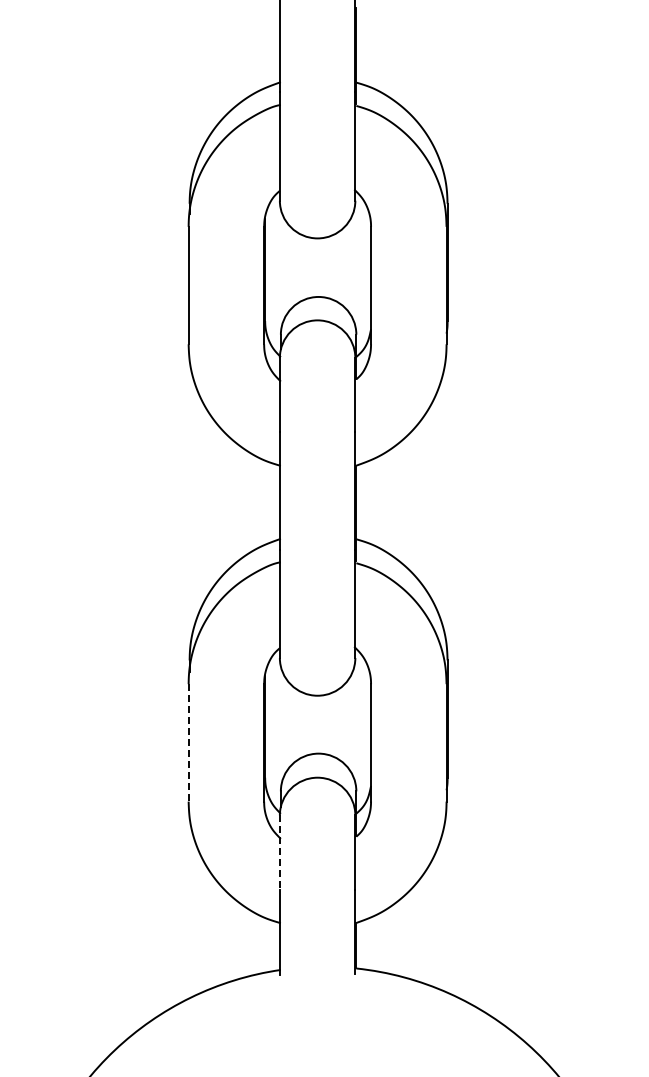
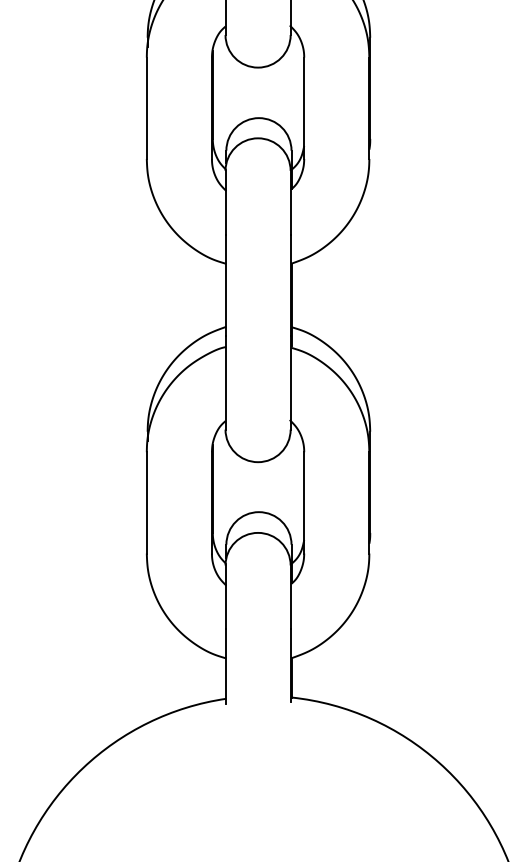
line: (188, 742) -> (146, 502), dashed -> solid
line: (279, 853) -> (225, 598), dashed -> solid

